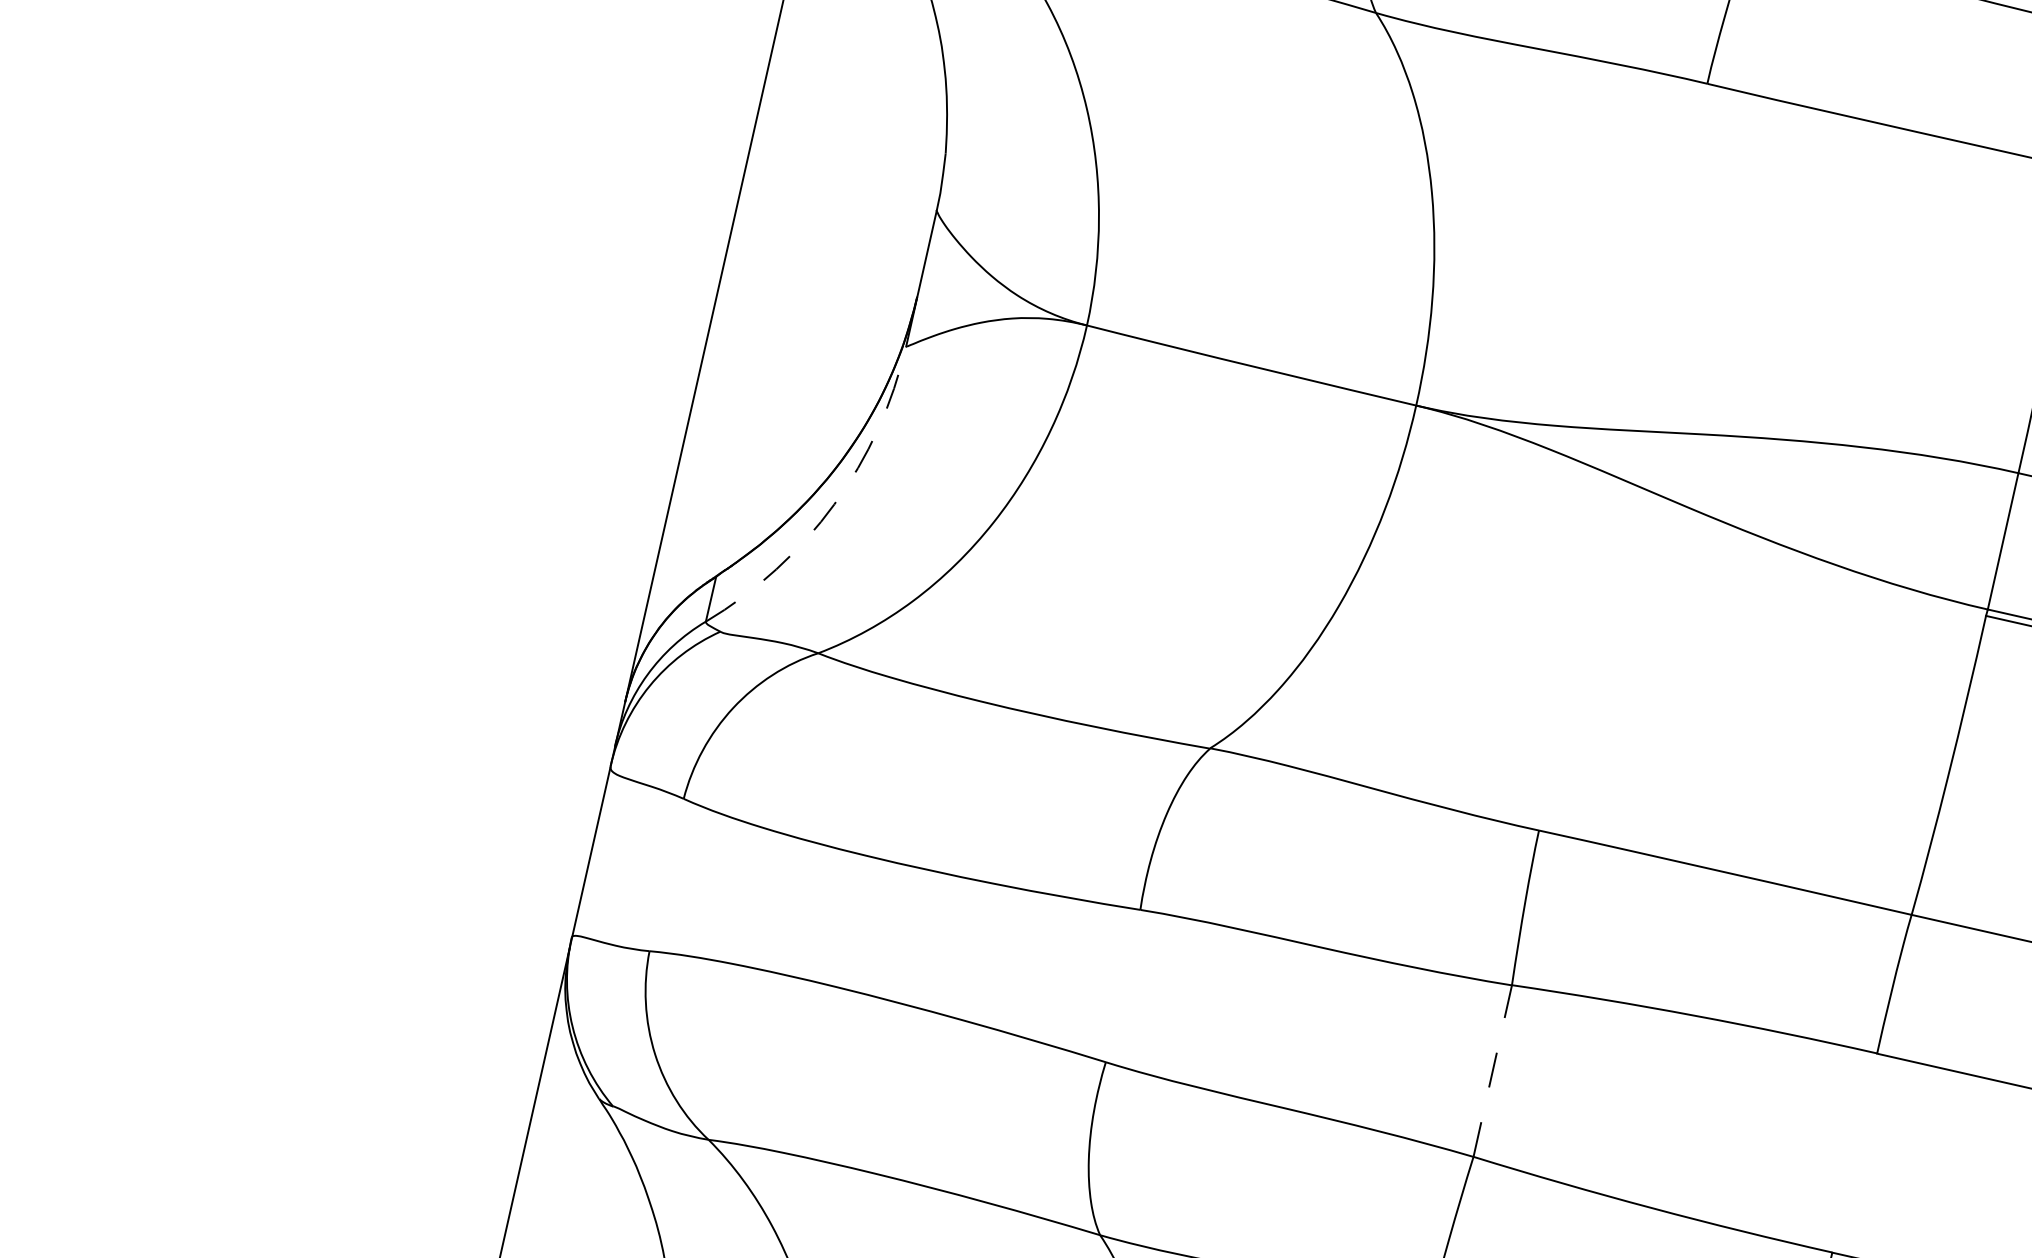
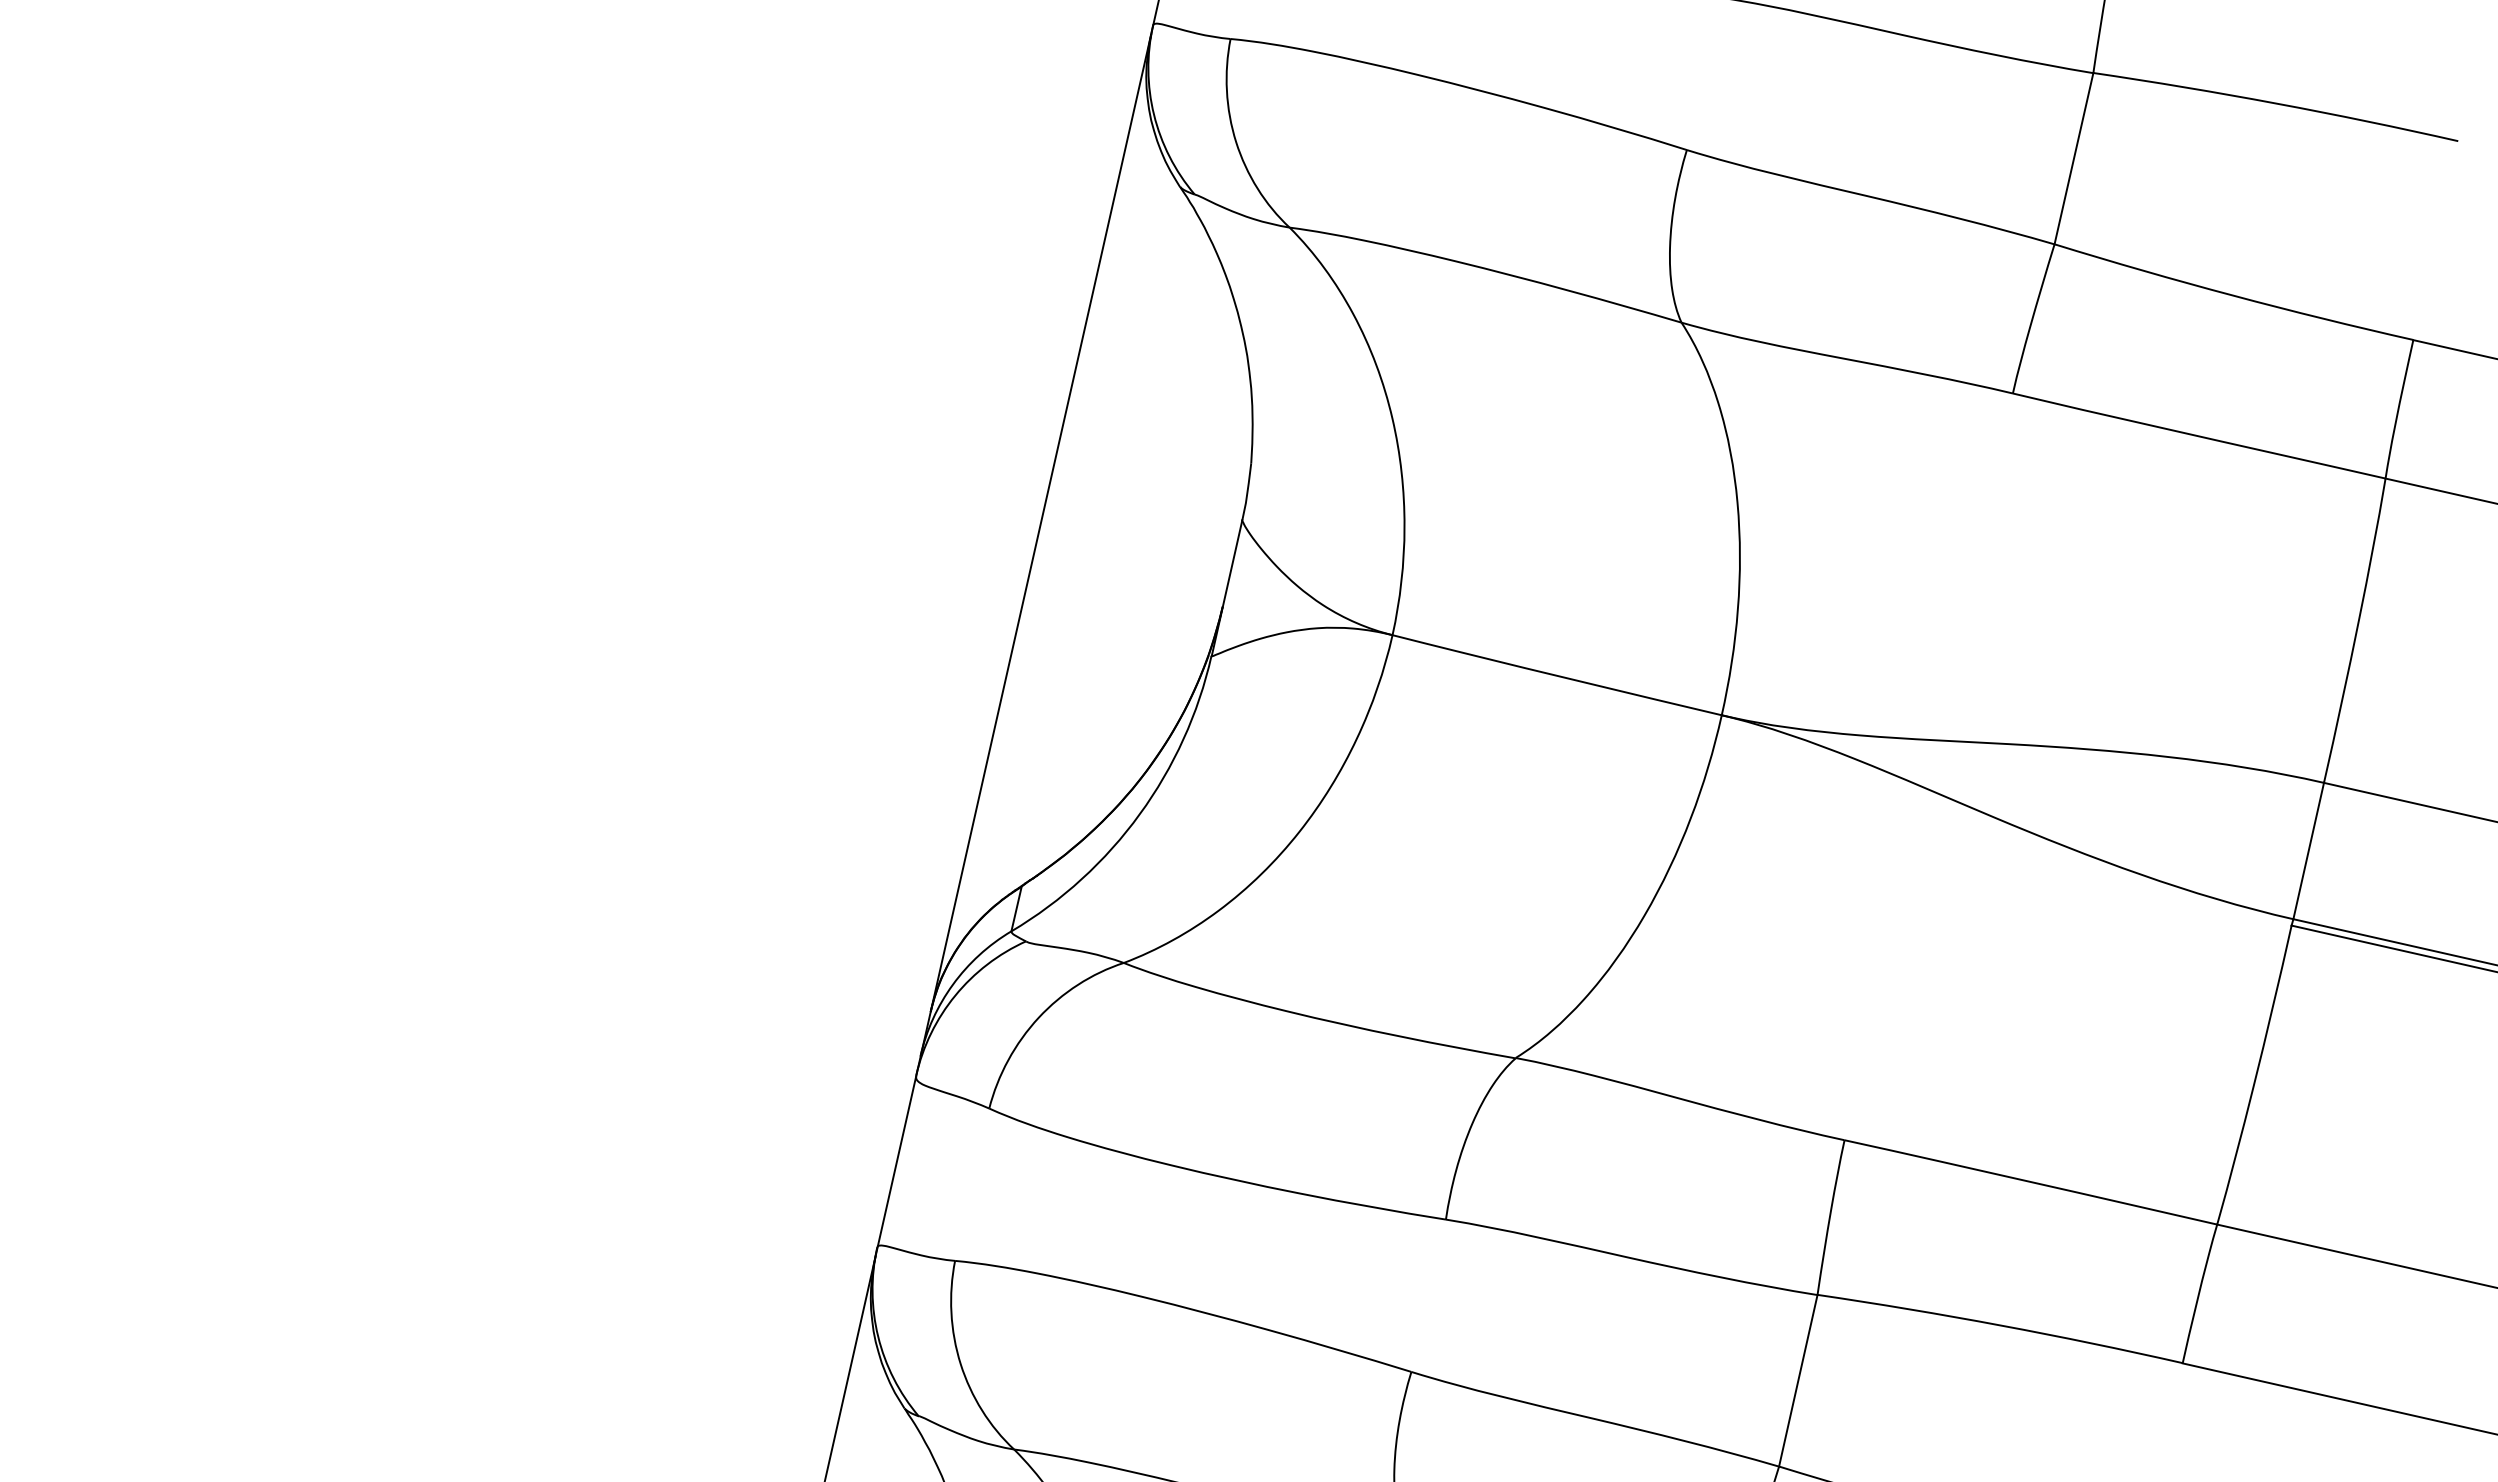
arc: (833, 504) -> (1139, 814), dashed -> solid
line: (1492, 1070) -> (1798, 1380), dashed -> solid

